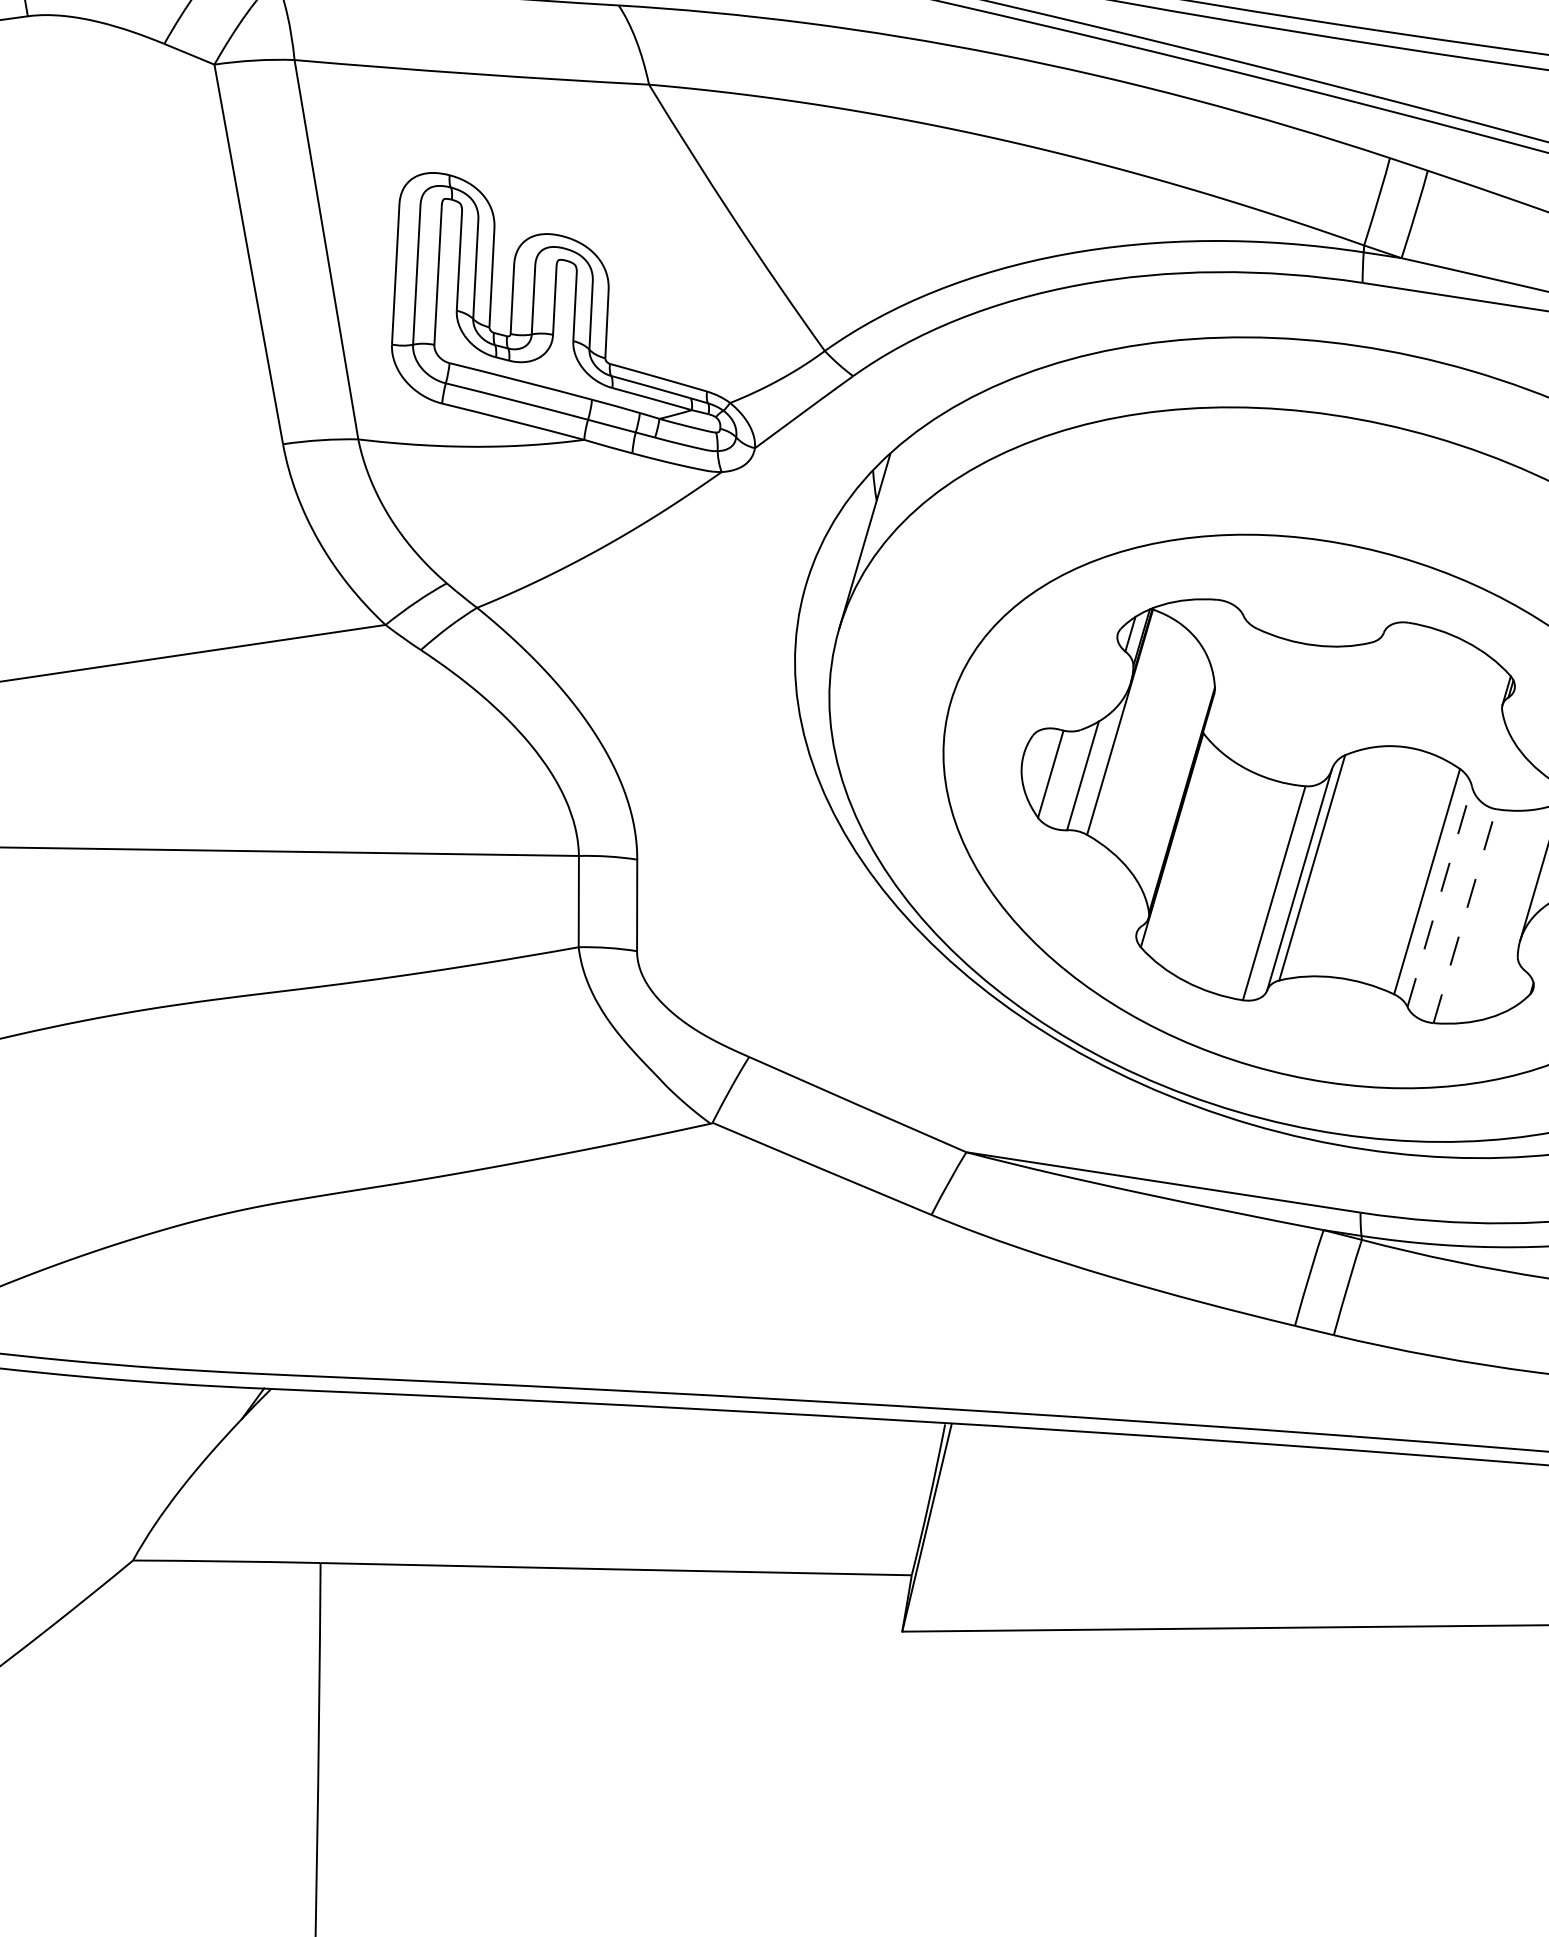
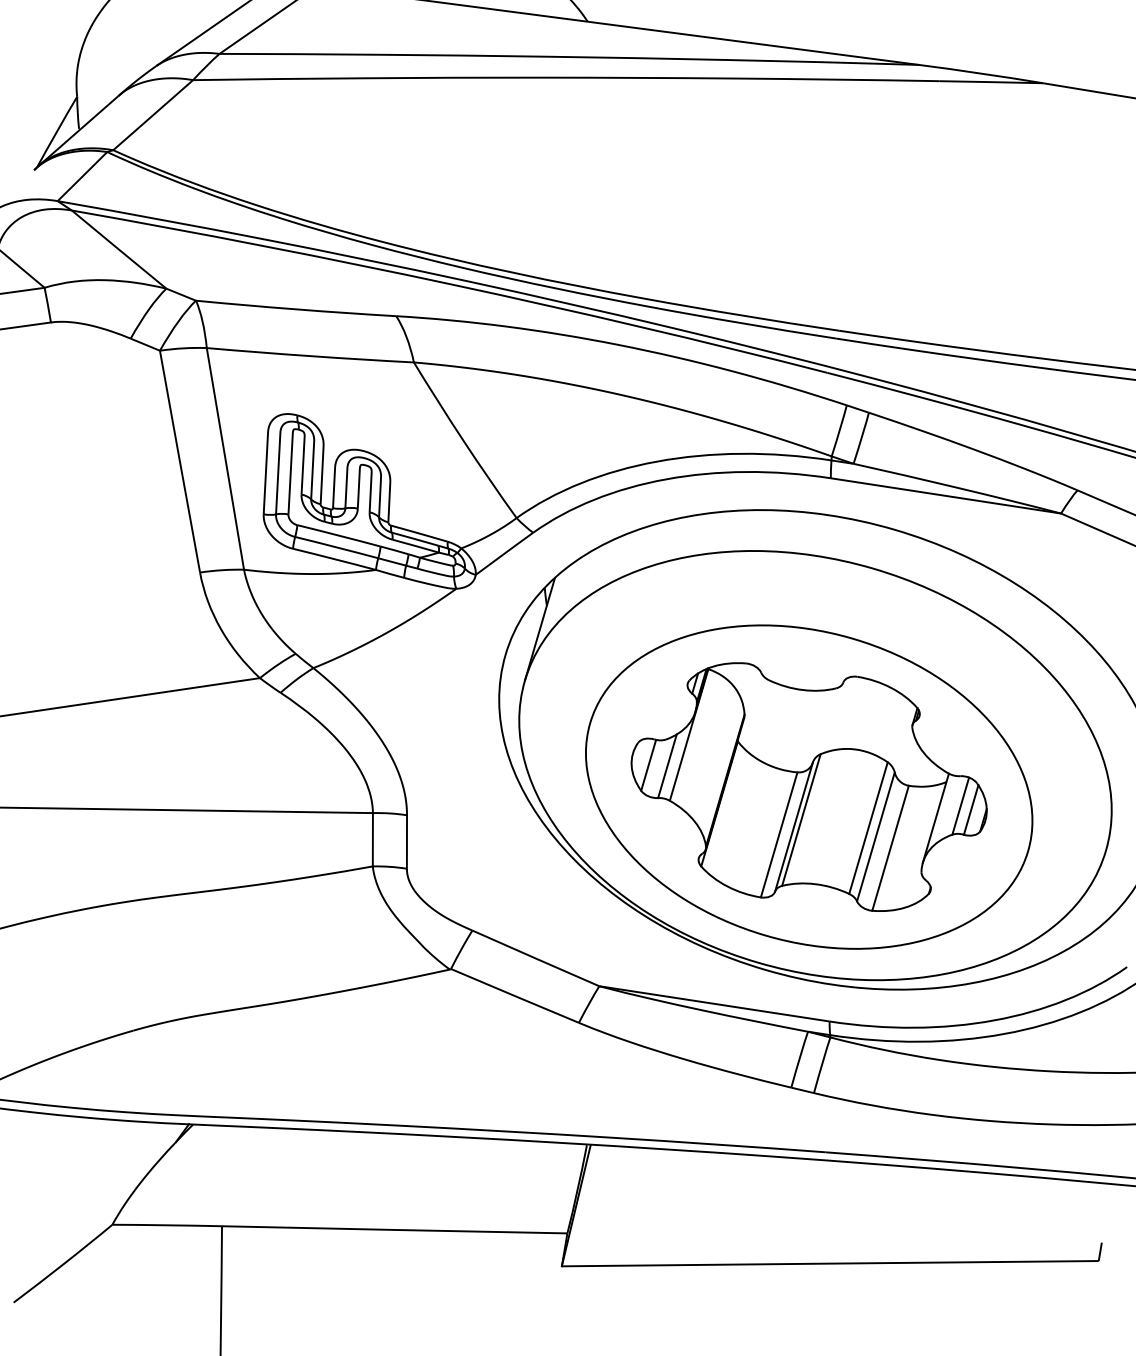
line: (1440, 896) -> (876, 836), dashed -> solid
line: (1464, 914) -> (890, 847), dashed -> solid

